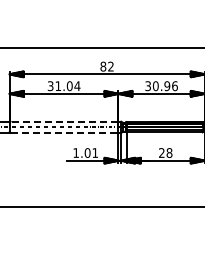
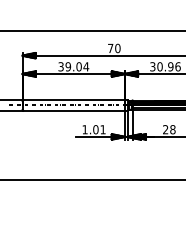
text: (106, 66) -> (113, 48), 82 -> 70
text: (58, 86) -> (68, 67), 31.04 -> 39.04
line: (64, 121) -> (74, 100), dashed -> solid
line: (64, 132) -> (74, 110), dashed -> solid

